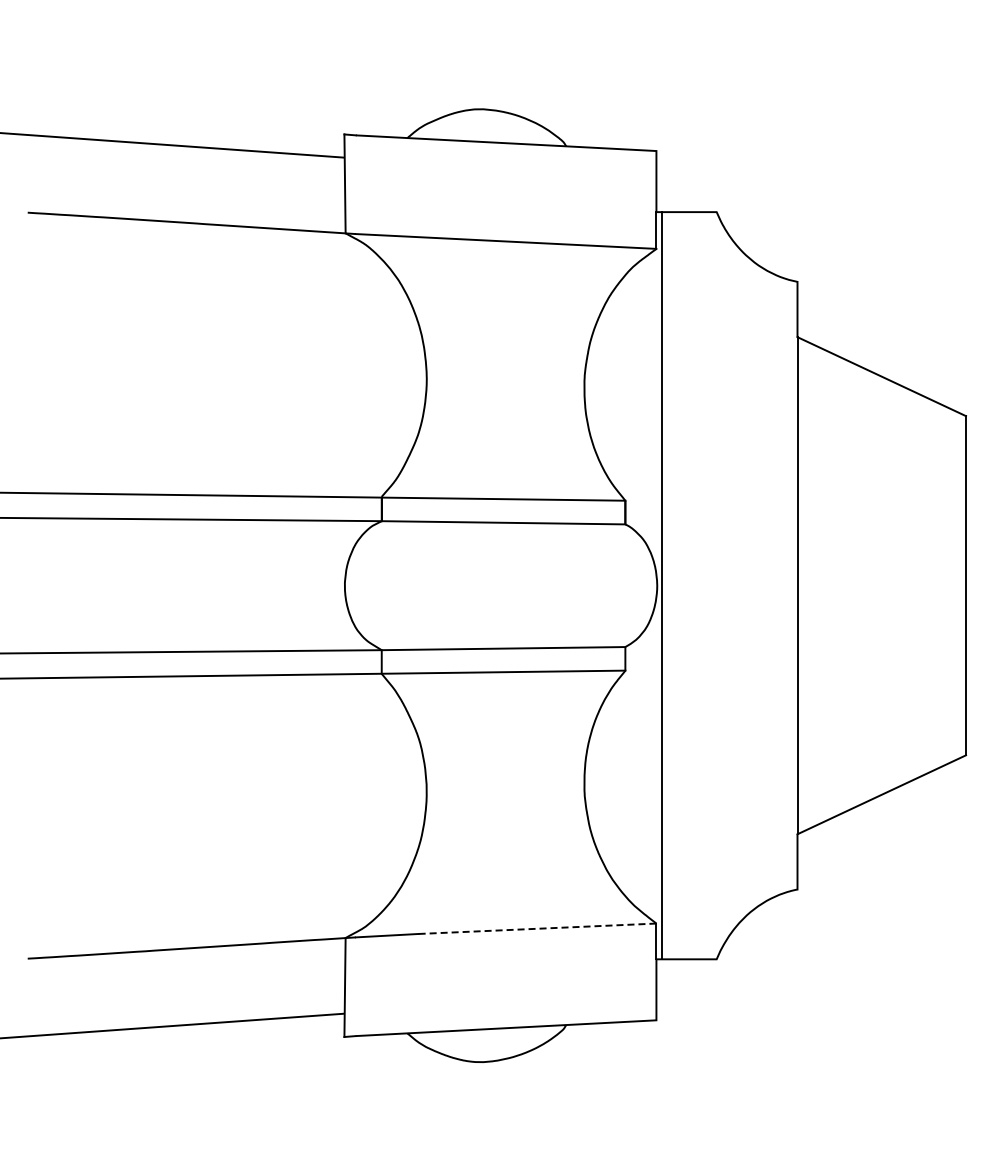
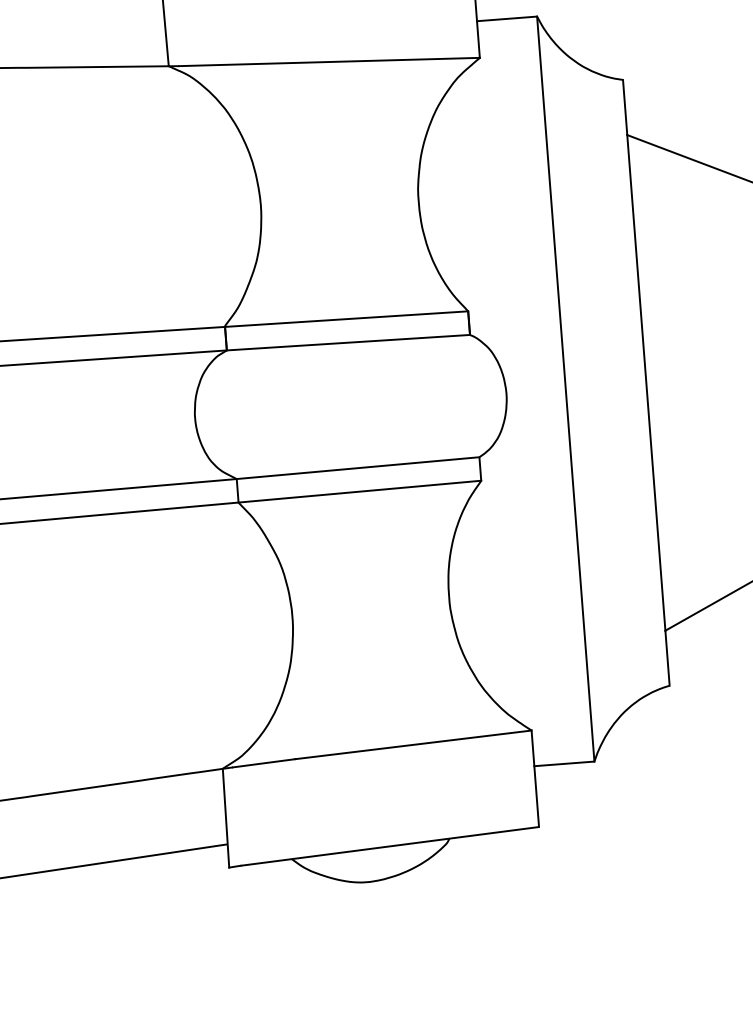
line: (661, 585) -> (565, 388), moved
line: (536, 928) -> (412, 744), dashed -> solid

